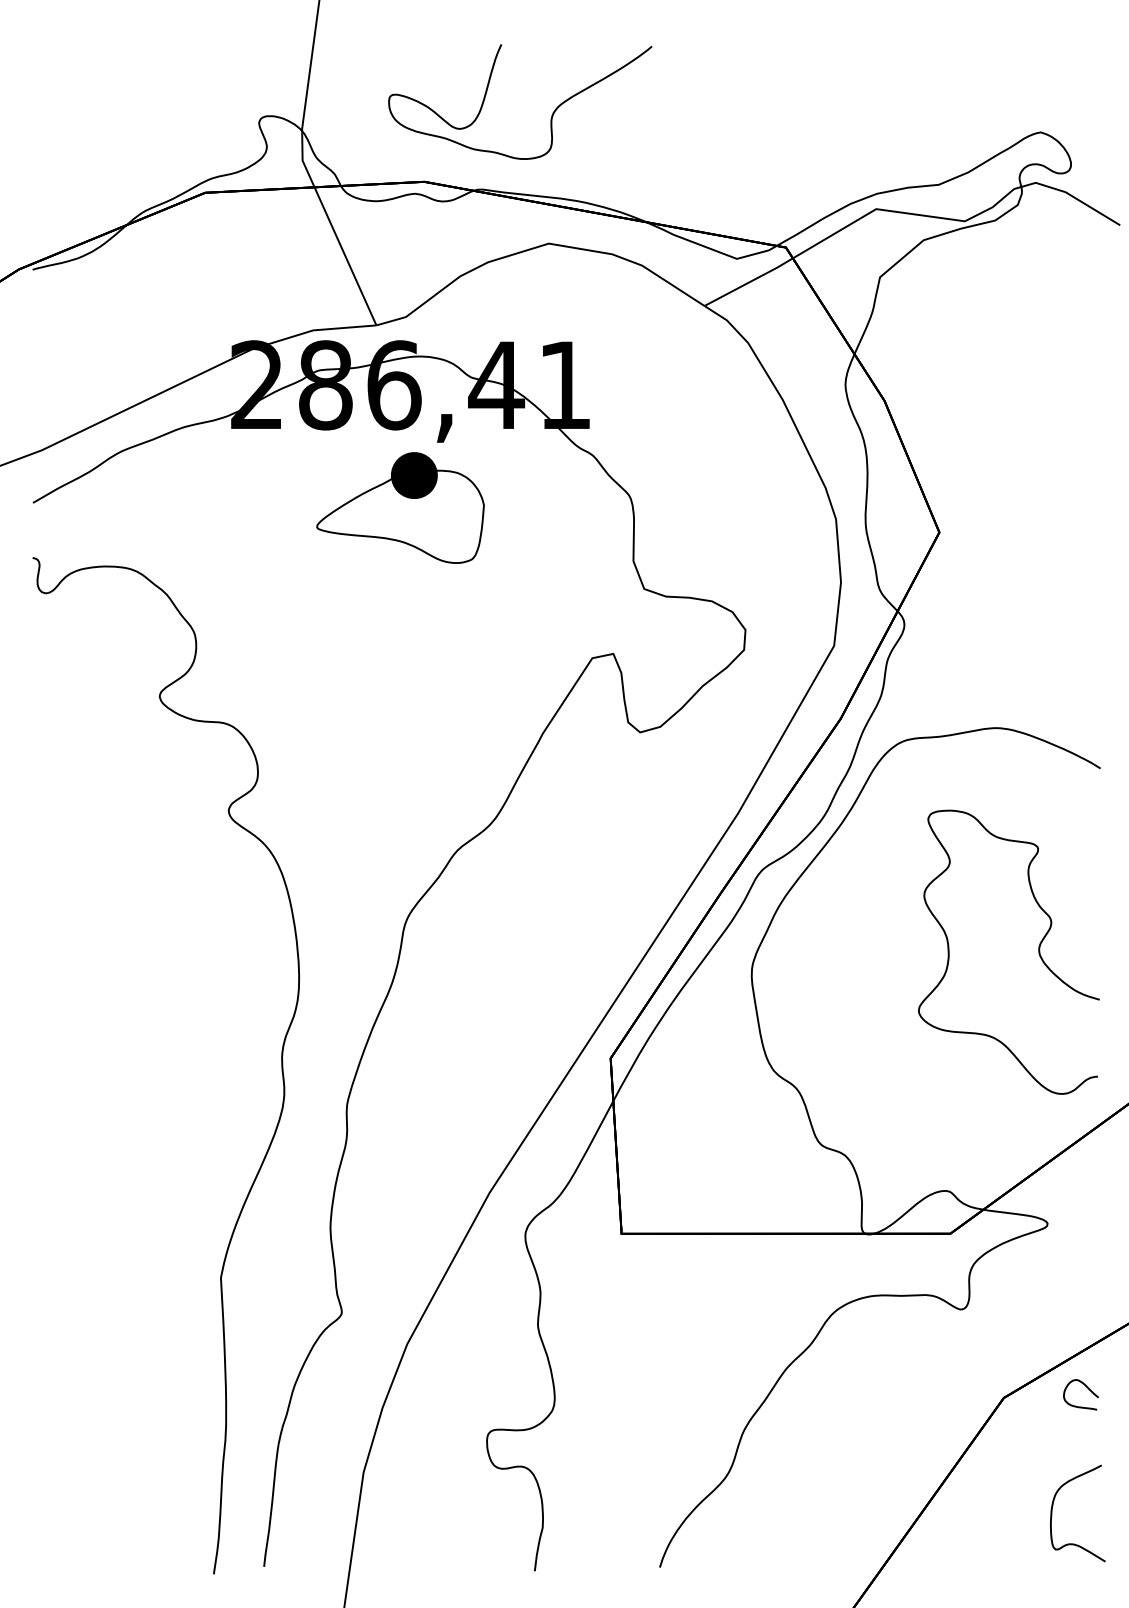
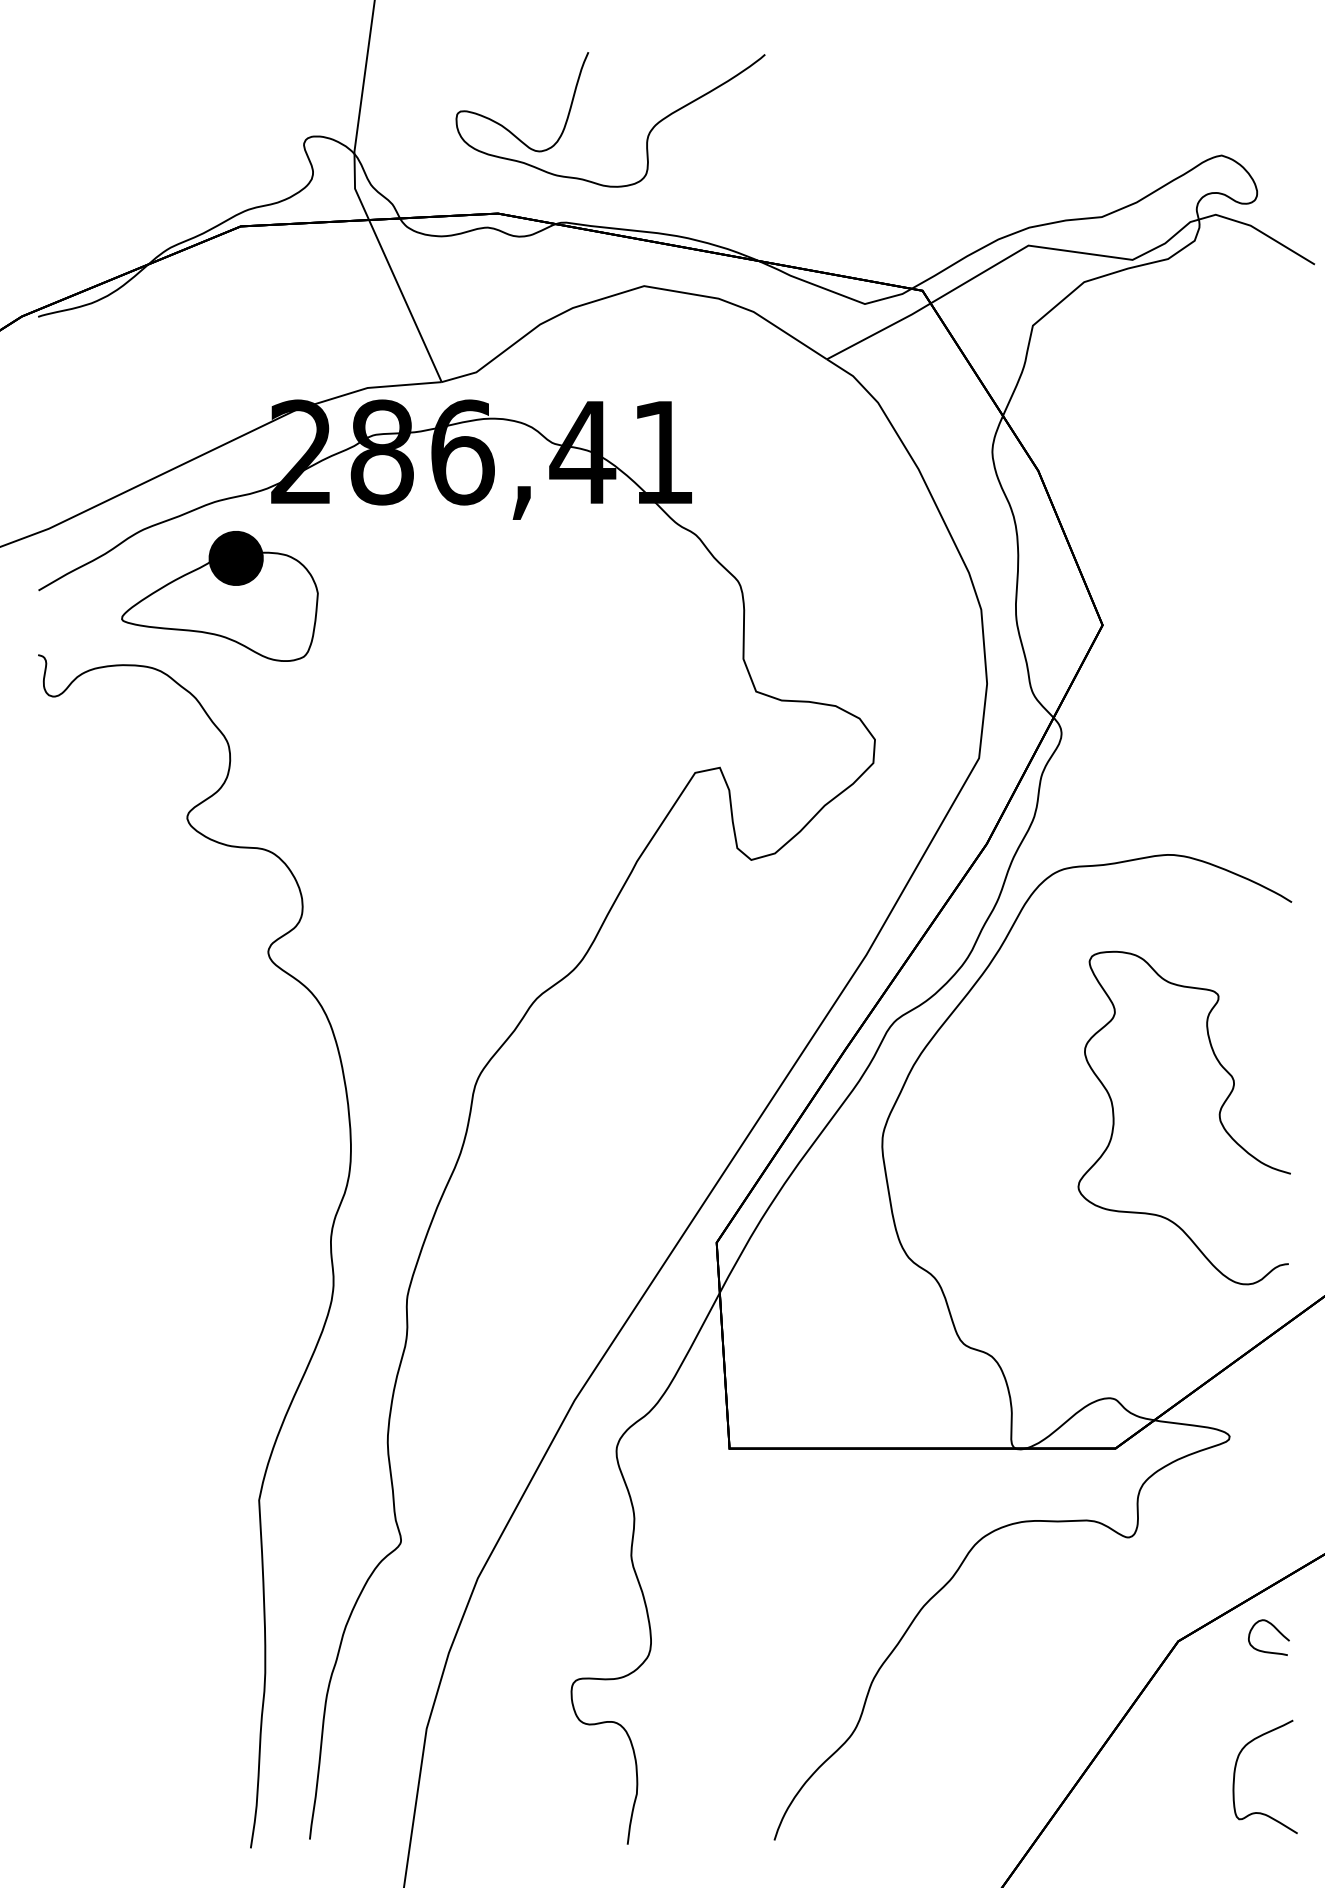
part: (400, 507) -> (219, 595), moved

